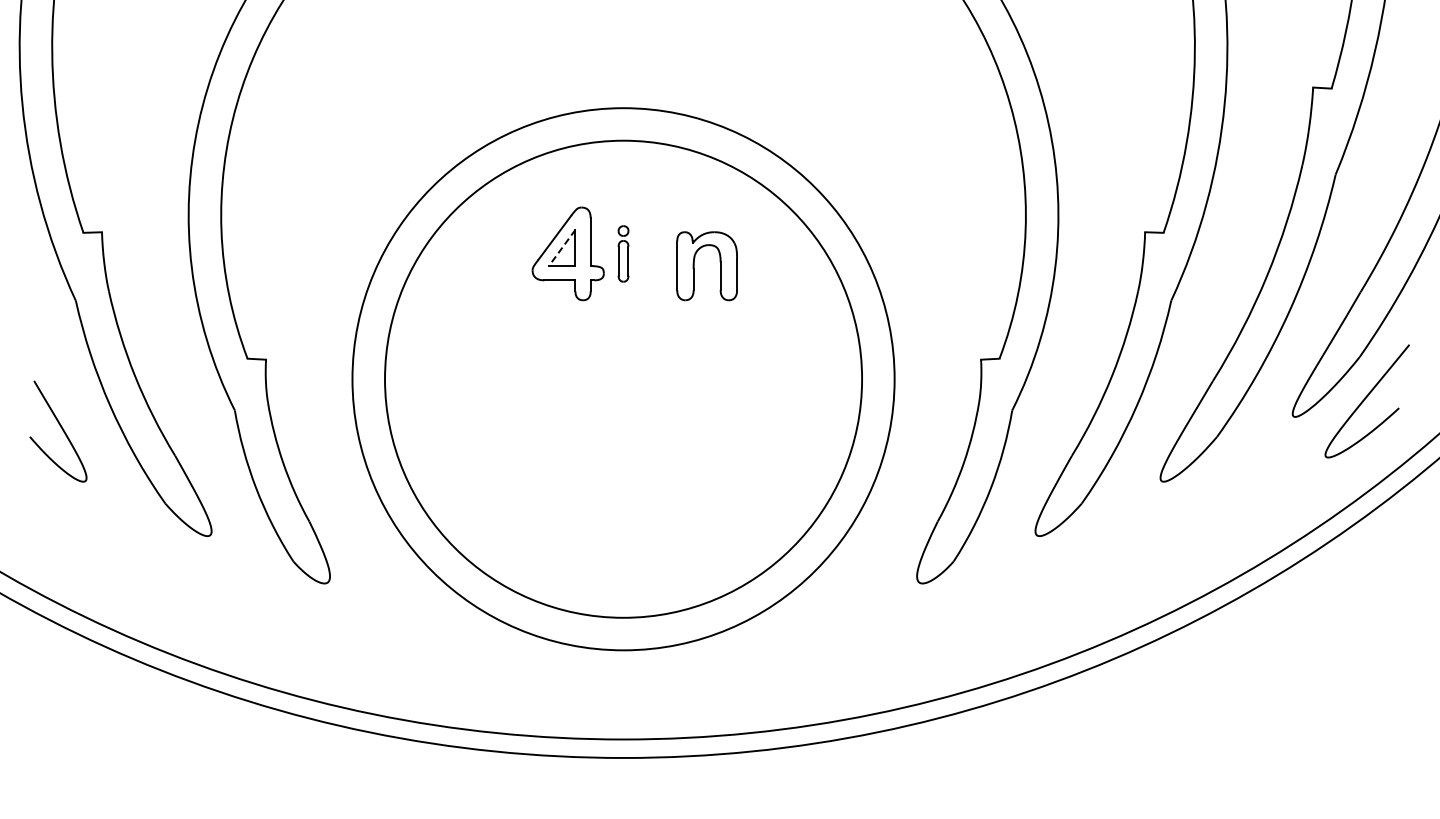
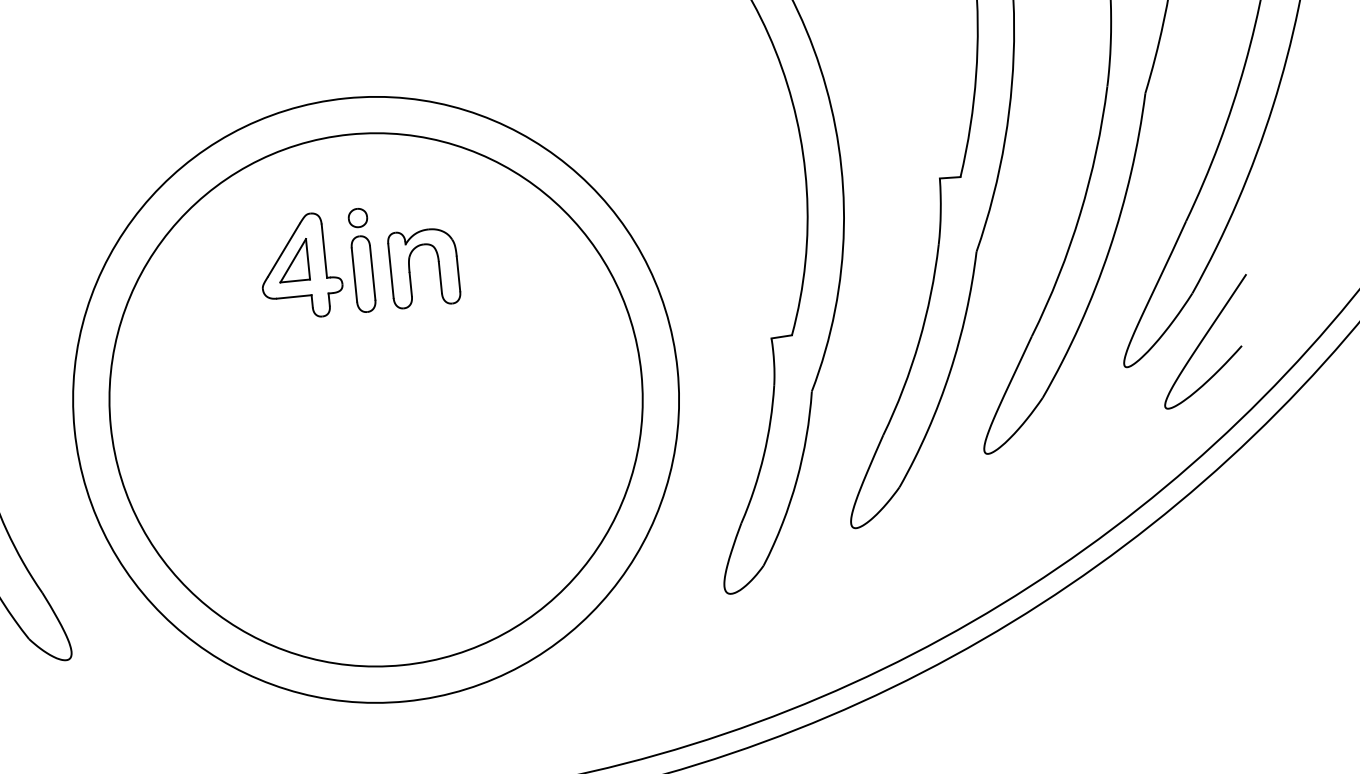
line: (562, 248) -> (293, 261), dashed -> solid
part: (623, 253) -> (362, 260), size x1.67
part: (694, 266) -> (410, 269), moved

